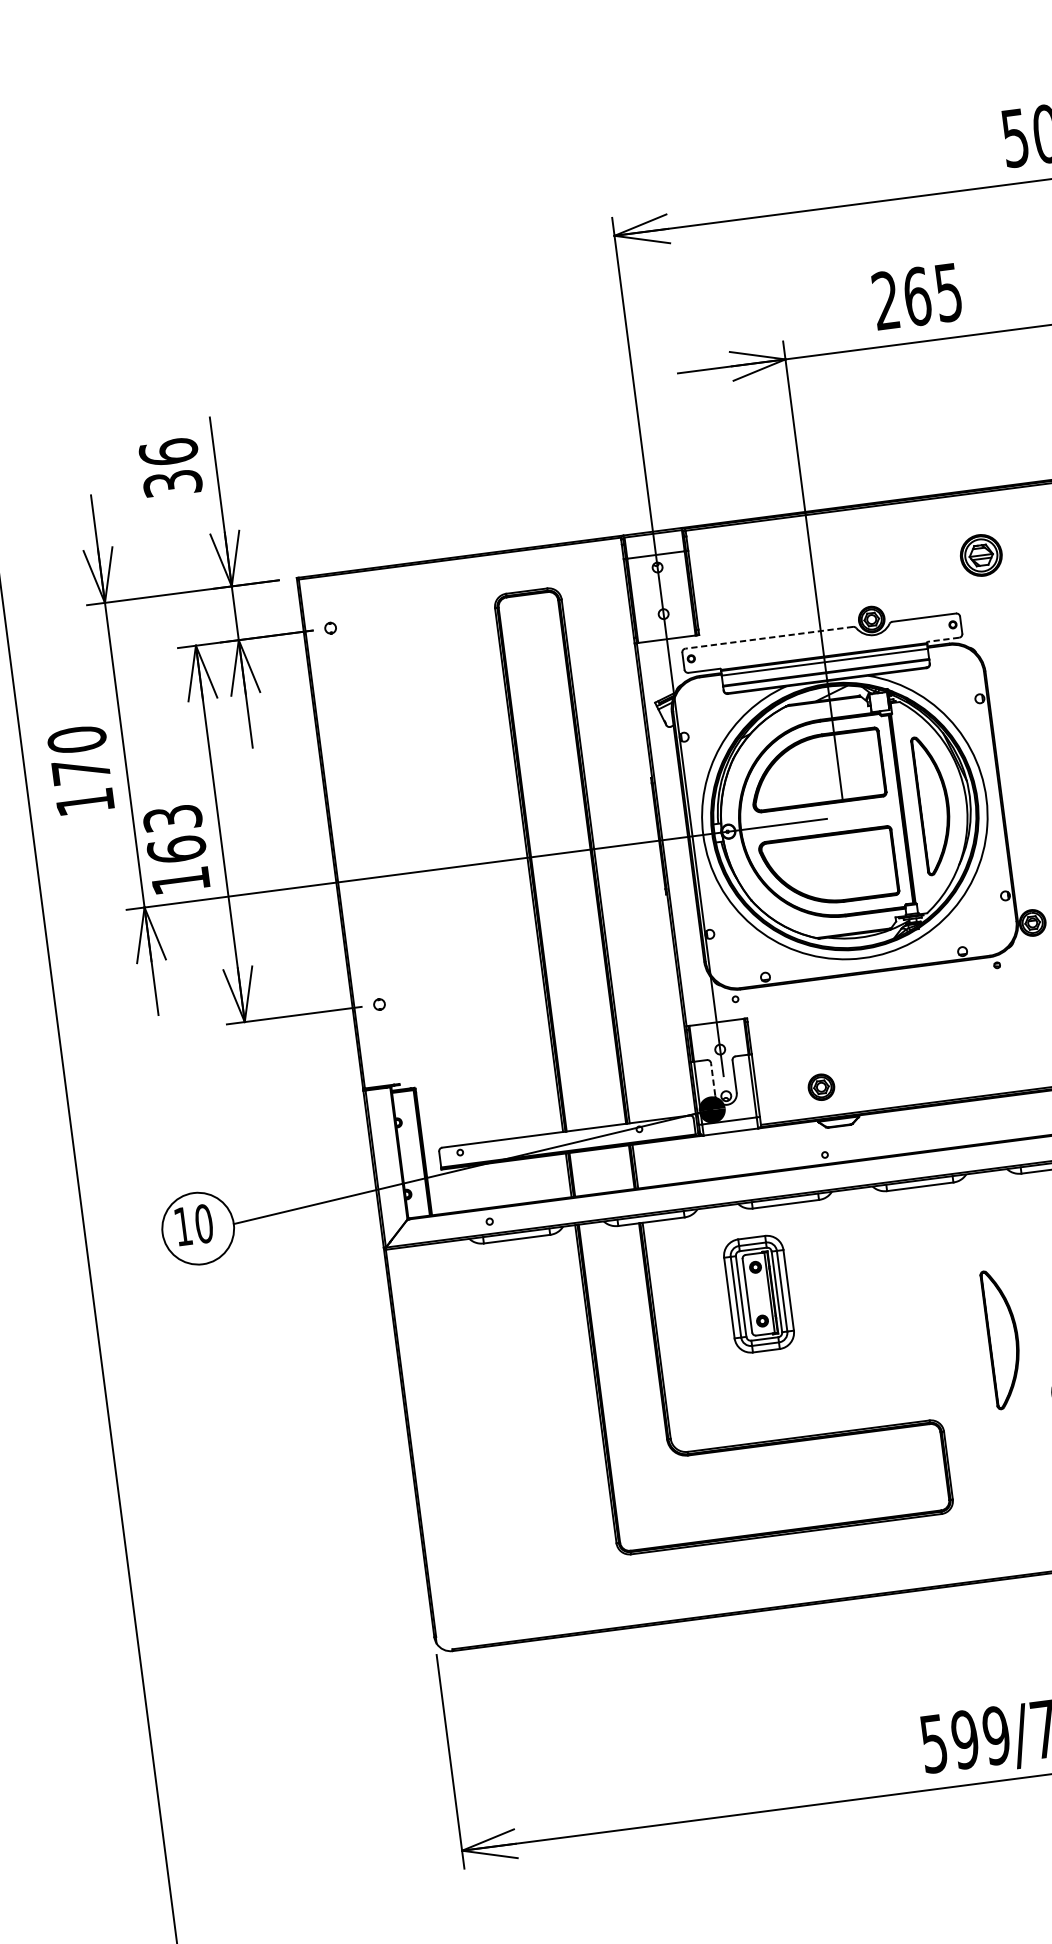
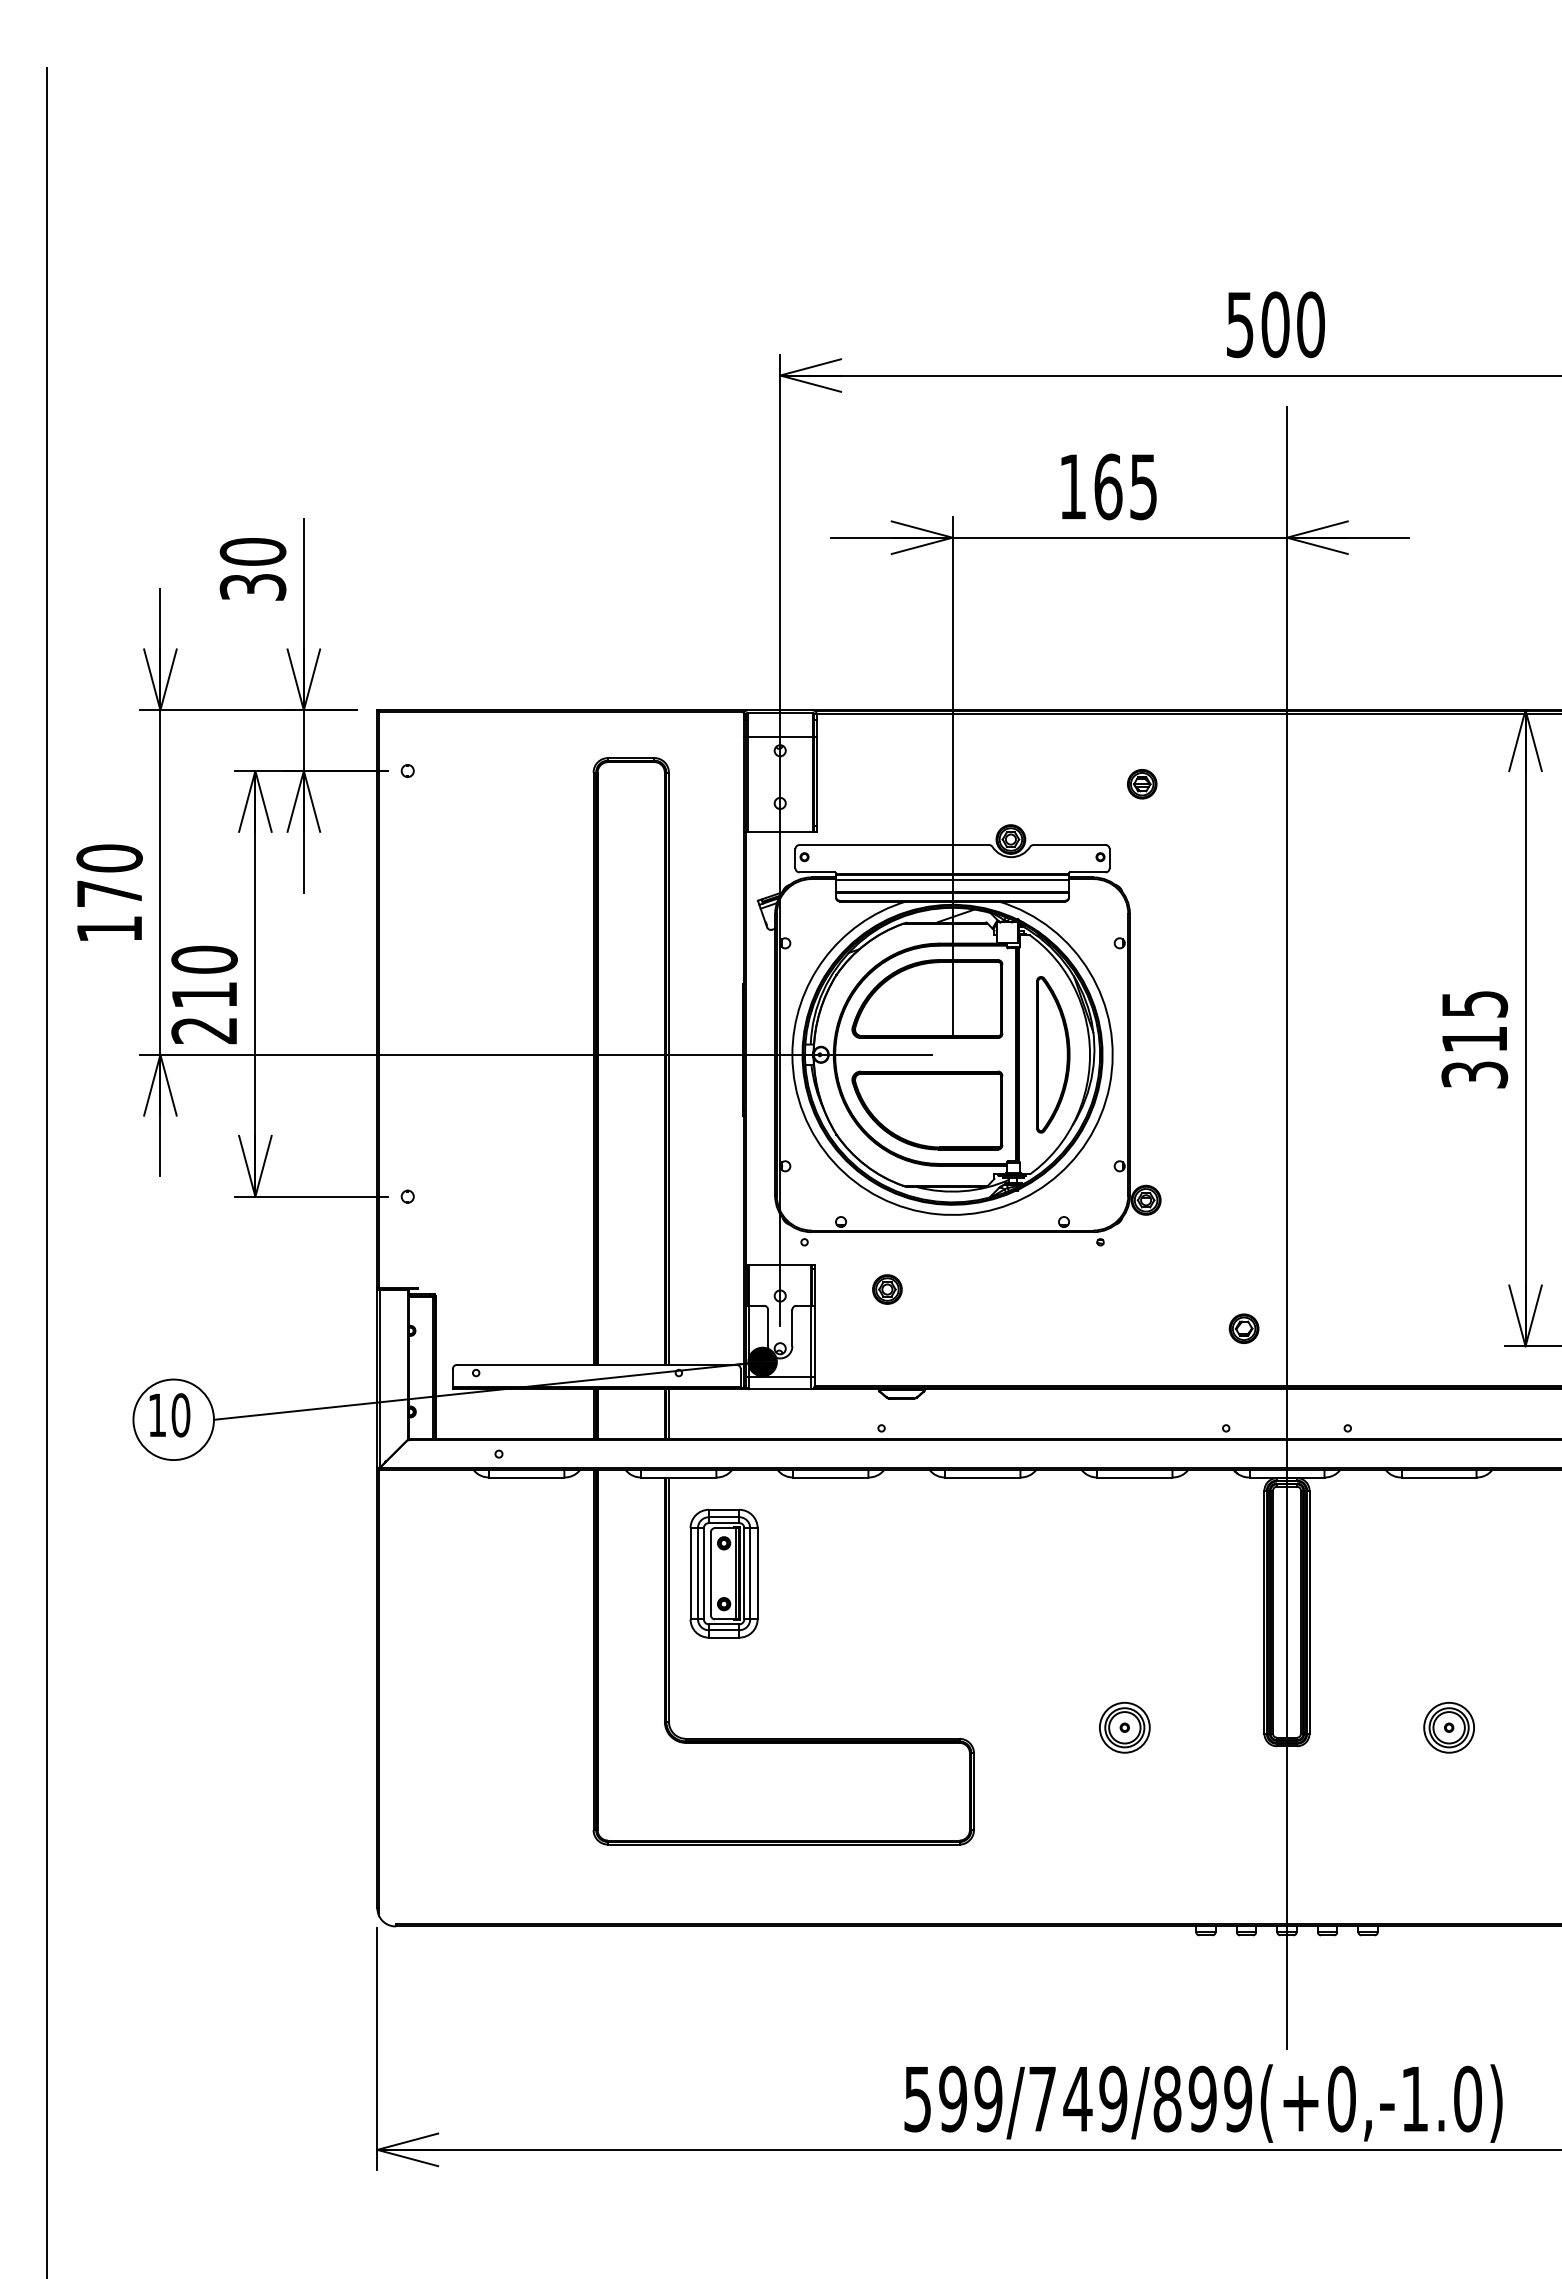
text: (885, 300) -> (1072, 486), 265 -> 165
text: (168, 451) -> (252, 551), 36 -> 30
part: (981, 555) -> (1142, 784), size x0.62
line: (769, 638) -> (894, 845), dashed -> solid
line: (943, 639) -> (1087, 872), dashed -> solid
text: (176, 849) -> (204, 994), 163 -> 210
line: (713, 1078) -> (768, 1327), dashed -> solid
part: (821, 1087) -> (887, 1289), moved
part: (758, 1294) -> (723, 1573), moved
part: (1003, 1338) -> (1053, 1658), removed

